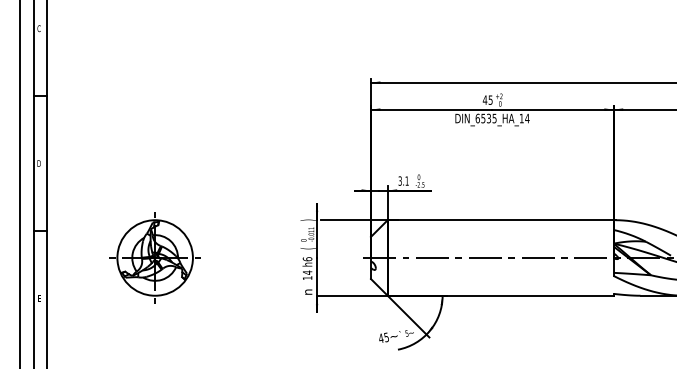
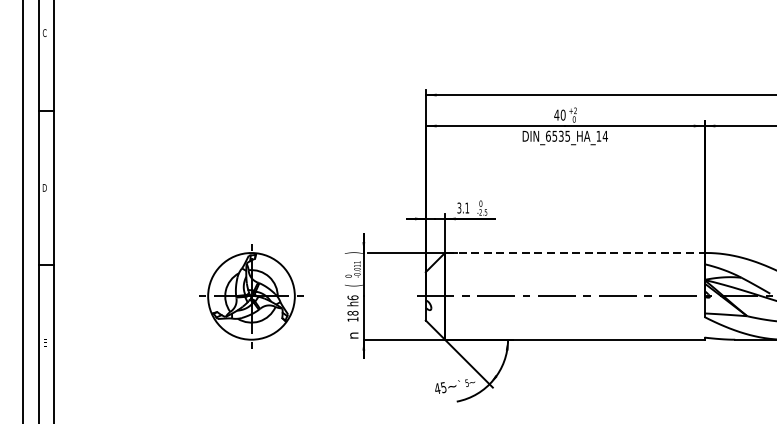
text: (490, 99) -> (563, 114), 45 -> 40
line: (501, 220) -> (575, 253), solid -> dashed
part: (154, 257) -> (250, 295), moved
text: (307, 272) -> (352, 313), 14 -> 18

